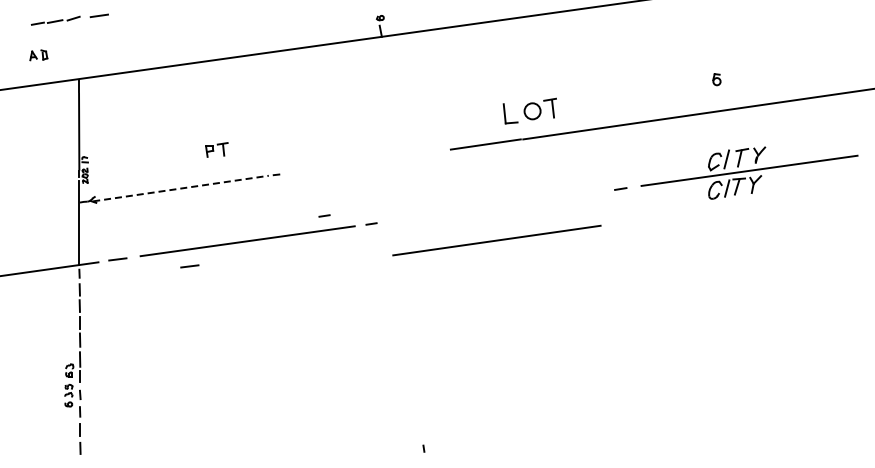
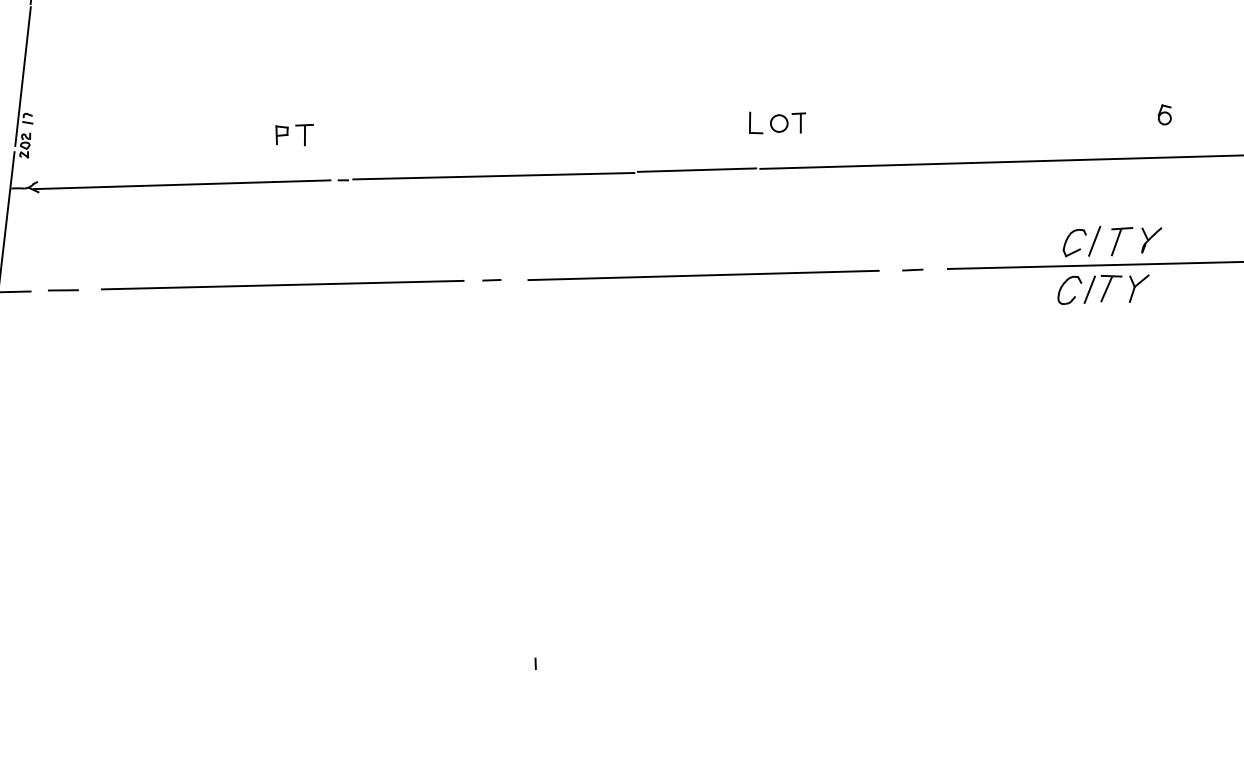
part: (716, 79) -> (1164, 114), moved
part: (529, 110) -> (776, 122), size x0.62
part: (216, 149) -> (293, 133), moved
line: (365, 161) -> (493, 175), added
line: (181, 188) -> (182, 184), dashed -> solid
line: (324, 215) -> (415, 257), removed
line: (496, 240) -> (702, 275), moved
line: (189, 266) -> (181, 315), removed

